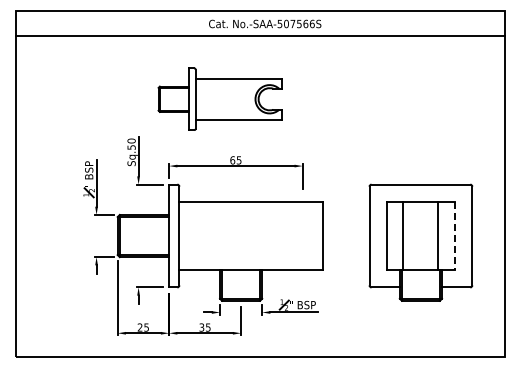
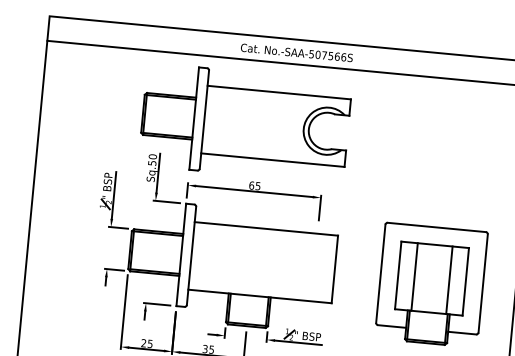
part: (219, 99) -> (244, 123), size x1.67
line: (454, 236) -> (465, 282), dashed -> solid

